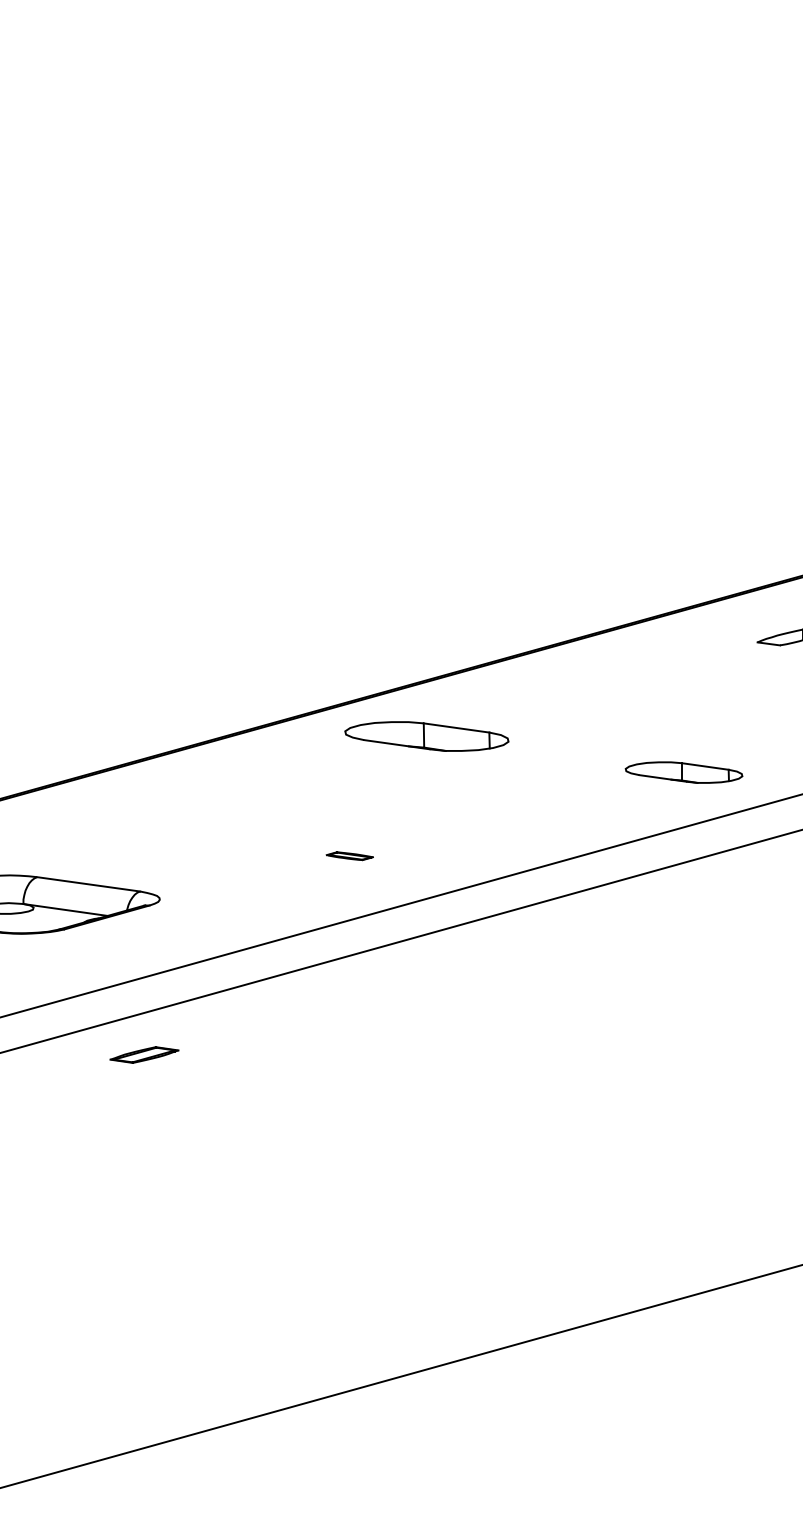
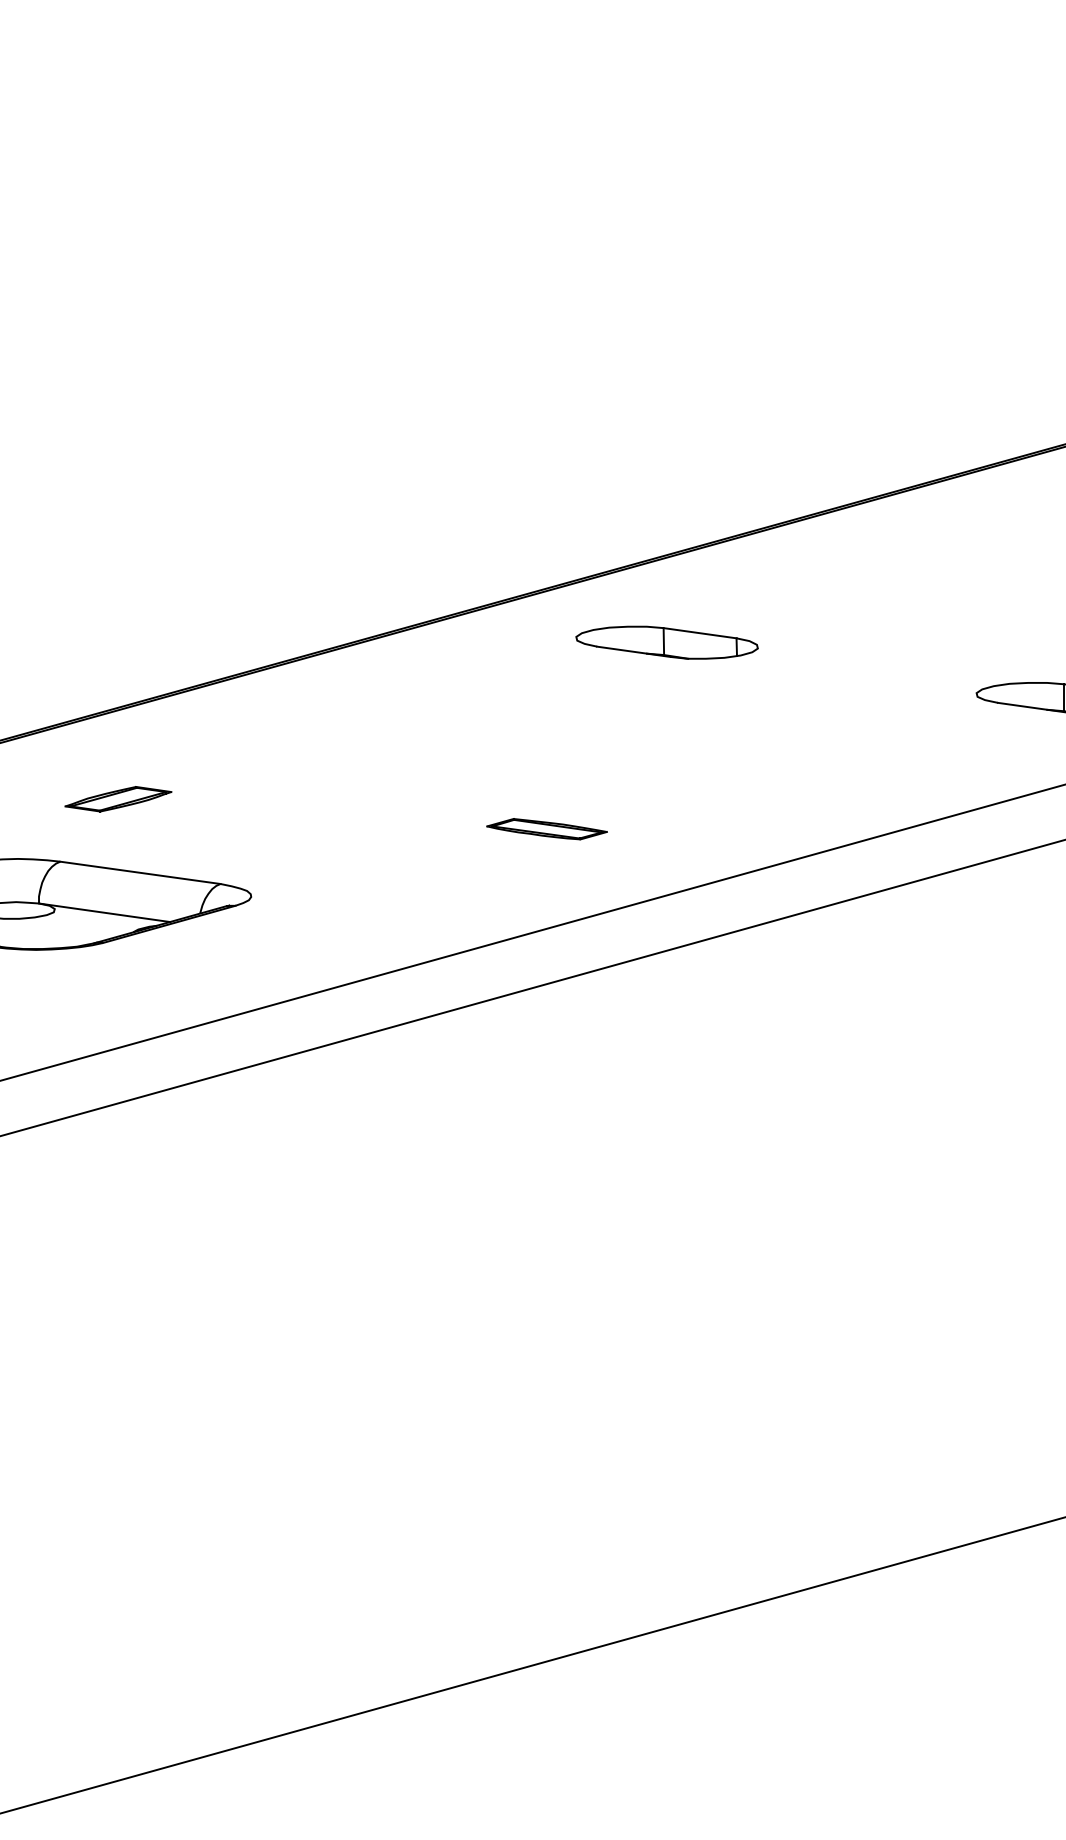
part: (426, 736) -> (666, 642), size x0.71
part: (349, 855) -> (546, 827), size x1.67
part: (144, 1054) -> (118, 798), moved

